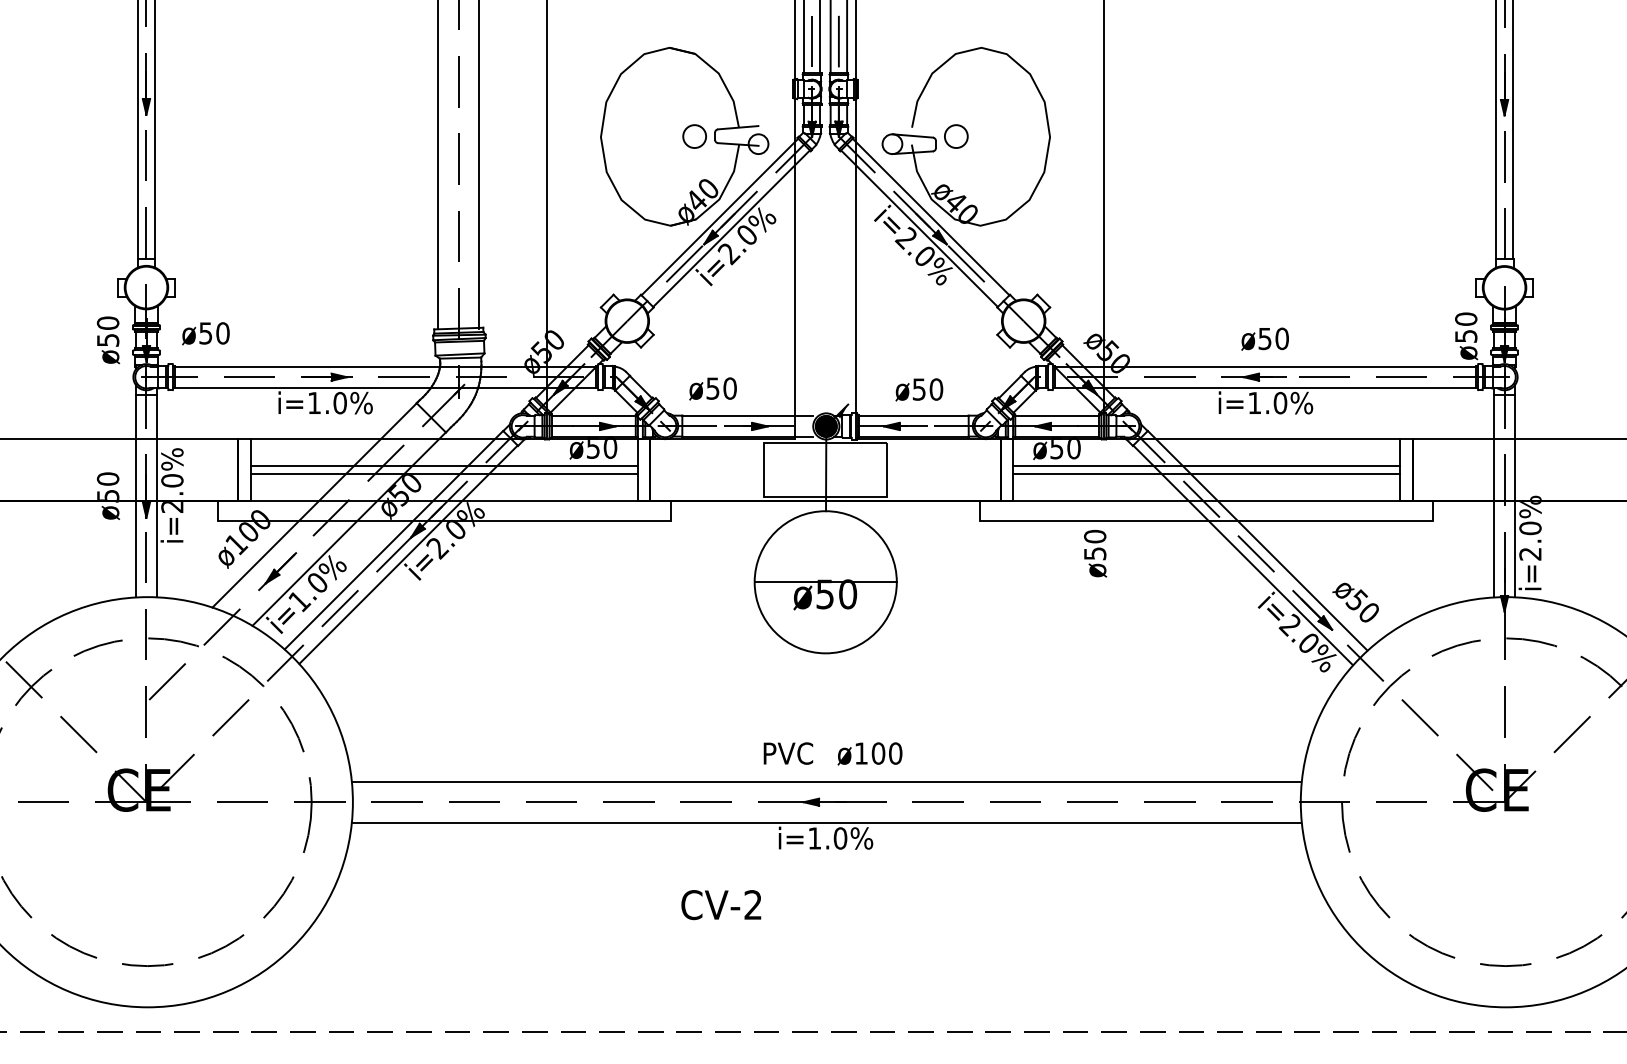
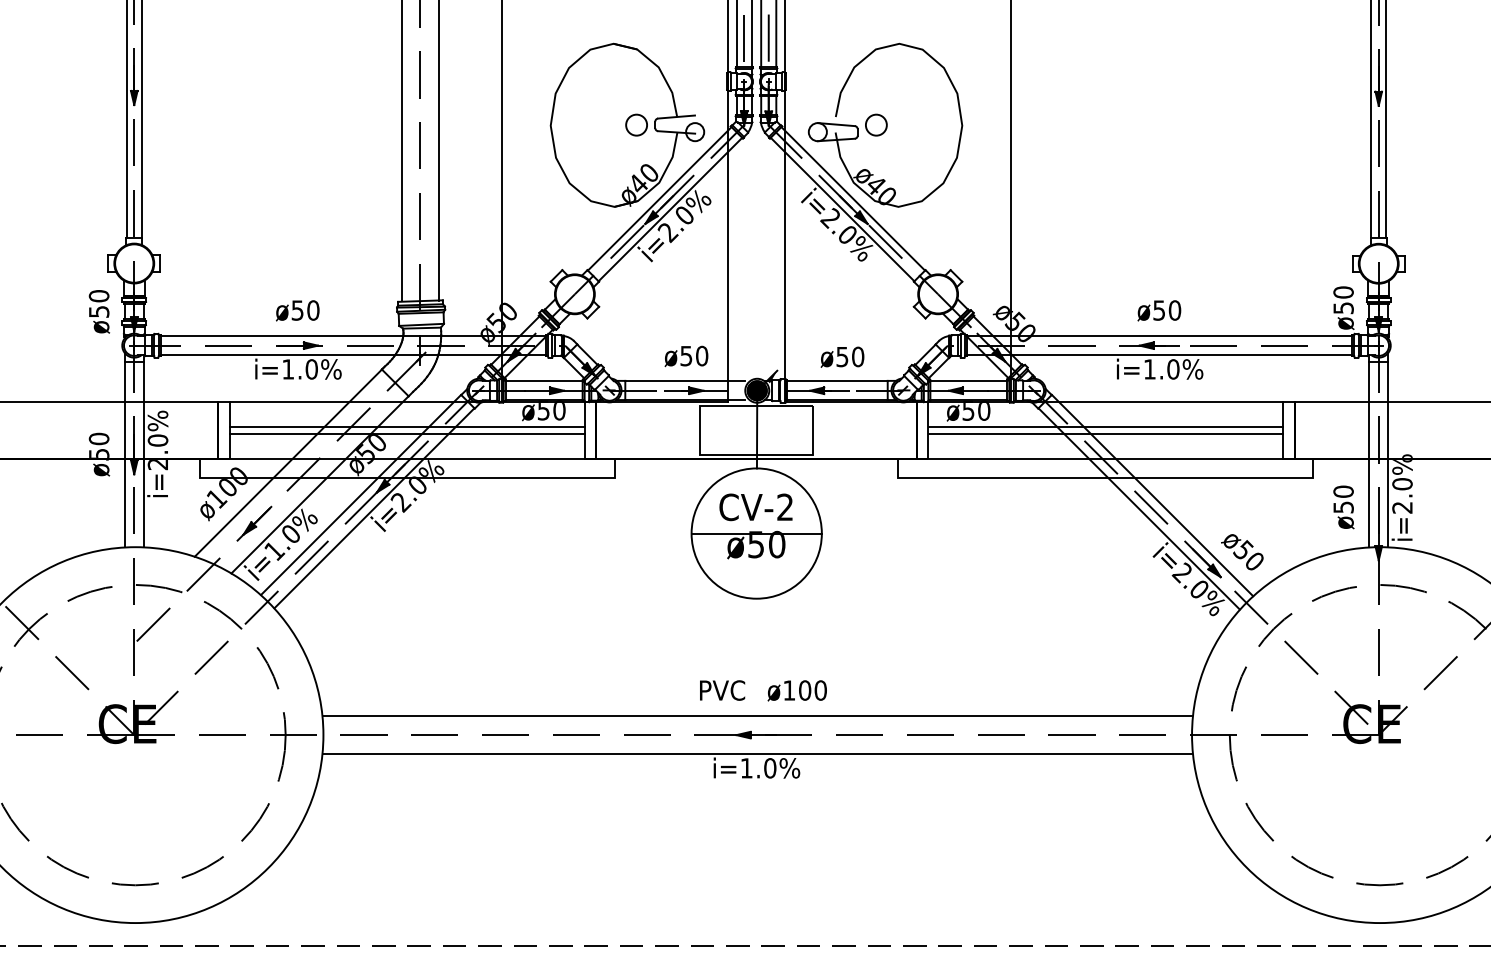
text: (205, 333) -> (297, 310), moved
text: (713, 389) -> (686, 356), moved
text: (1095, 553) -> (1343, 507), moved
text: (720, 905) -> (755, 507), moved

